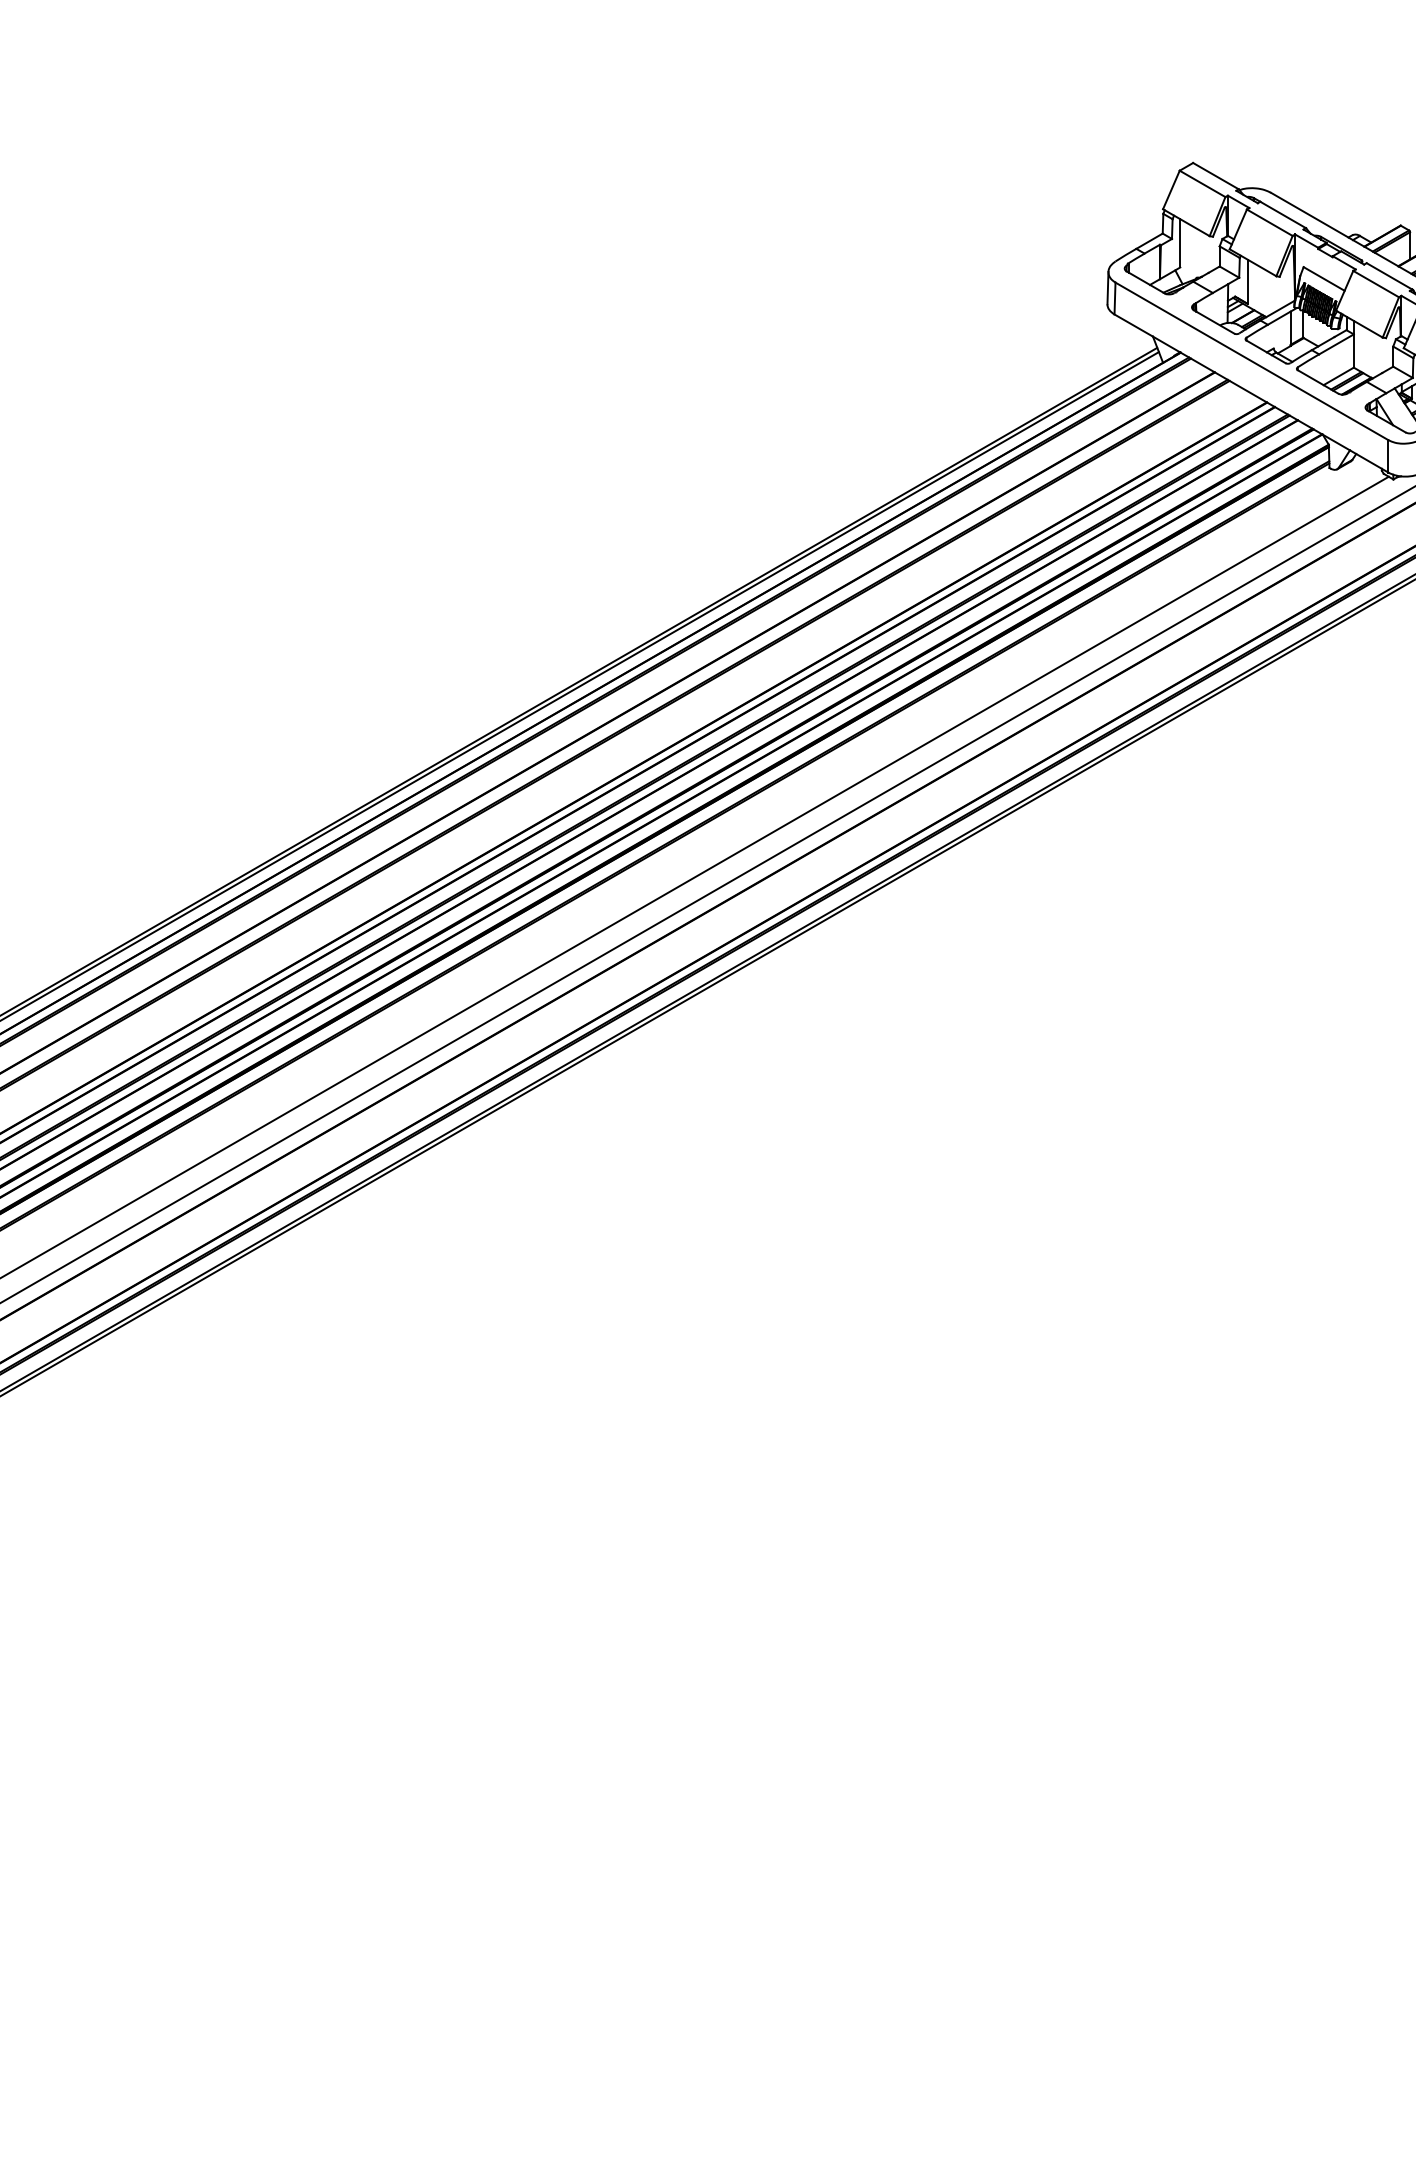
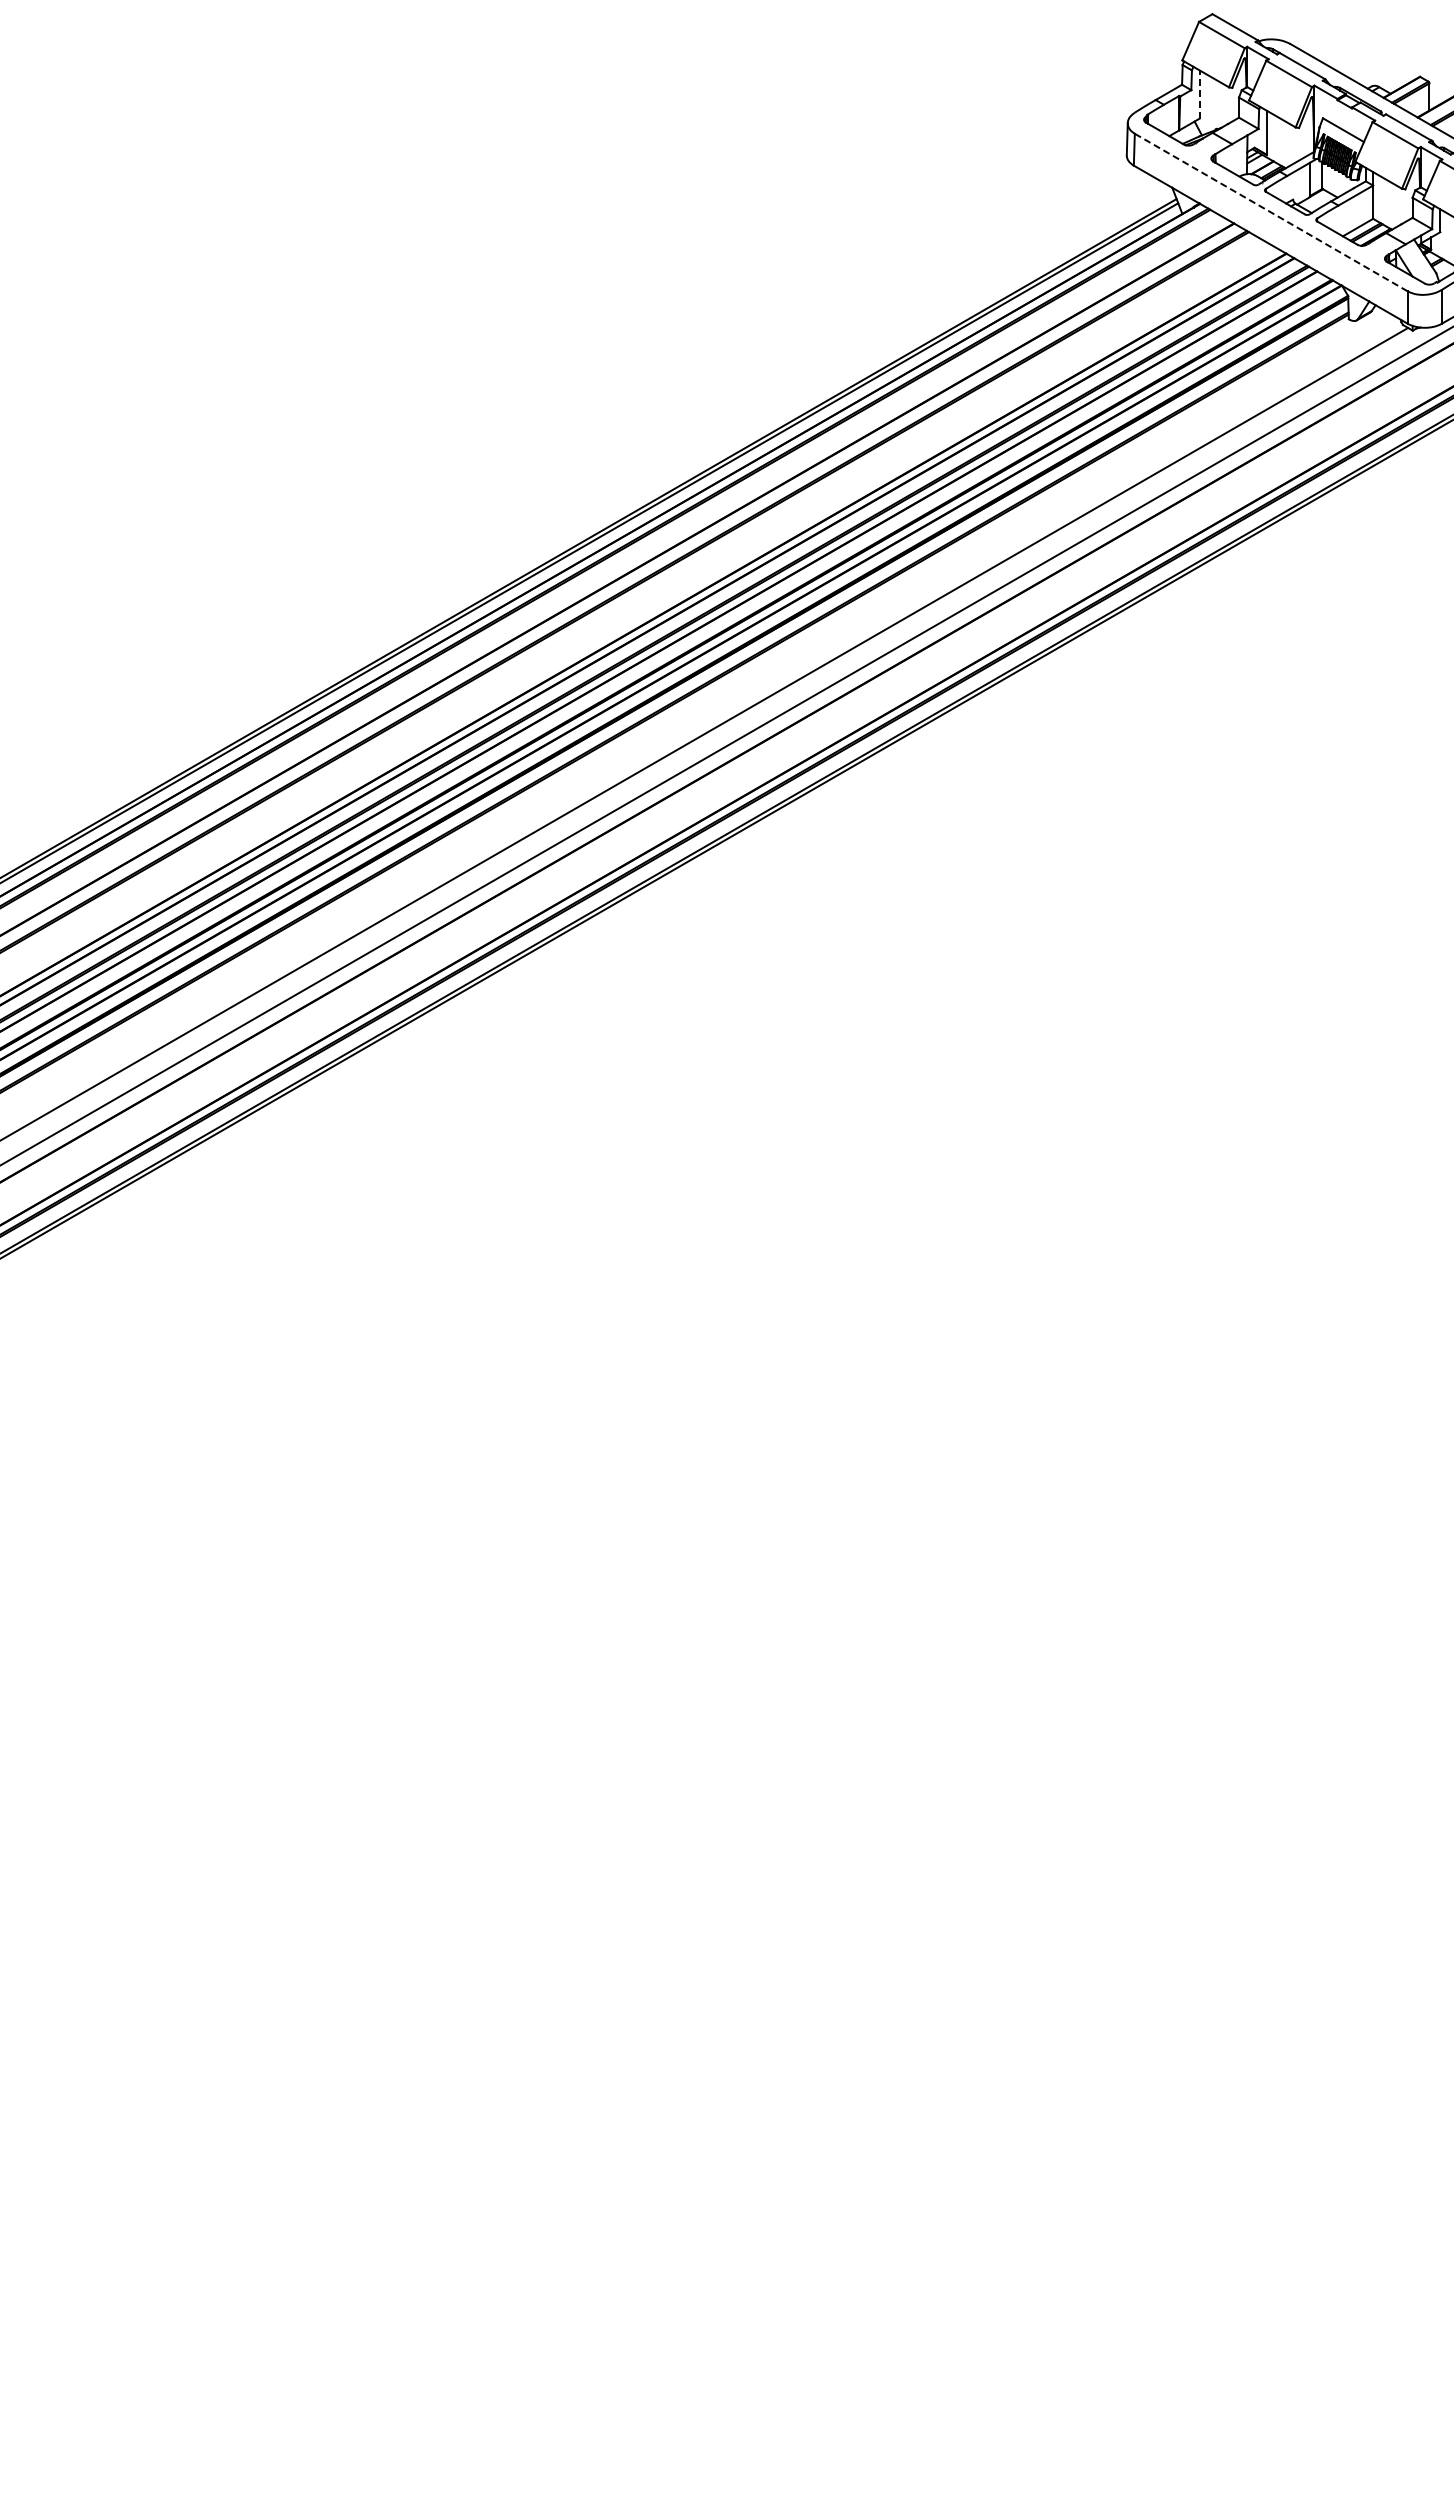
line: (1180, 243) -> (1199, 94), solid -> dashed
line: (1252, 361) -> (1271, 212), solid -> dashed

